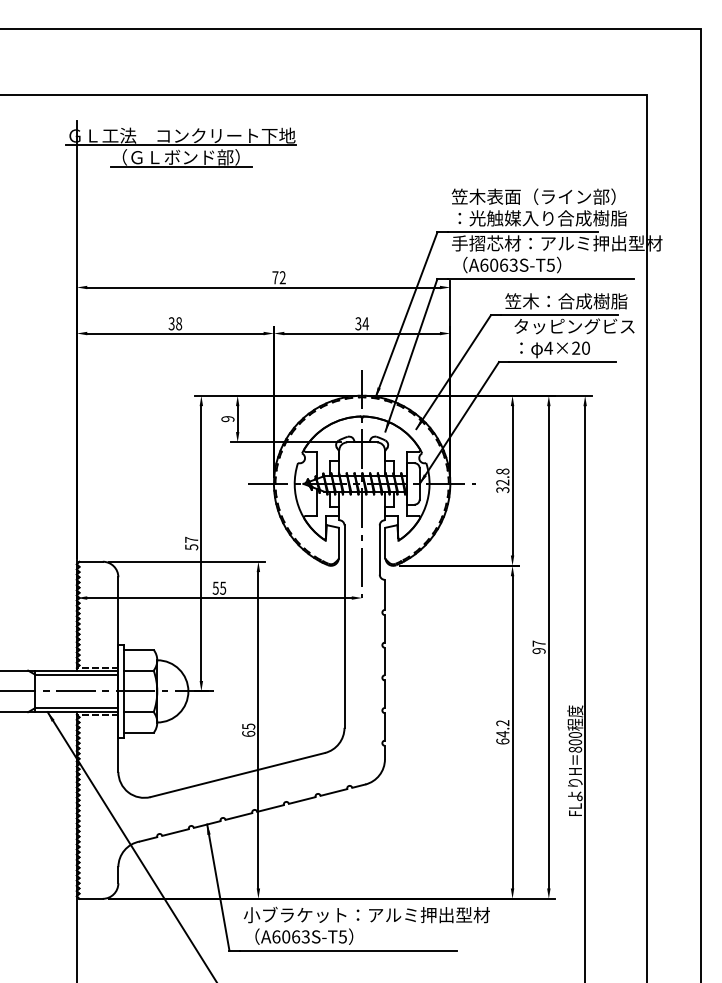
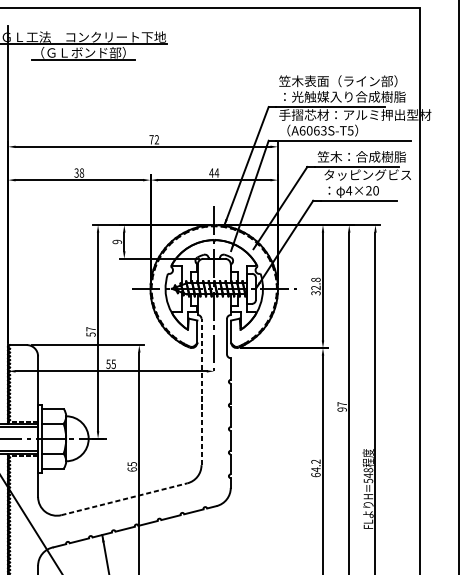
text: (358, 323) -> (211, 172), 34 -> 44
line: (344, 626) -> (201, 391), solid -> dashed
text: (575, 742) -> (368, 475), 800 -> 548
line: (237, 775) -> (124, 499), solid -> dashed

